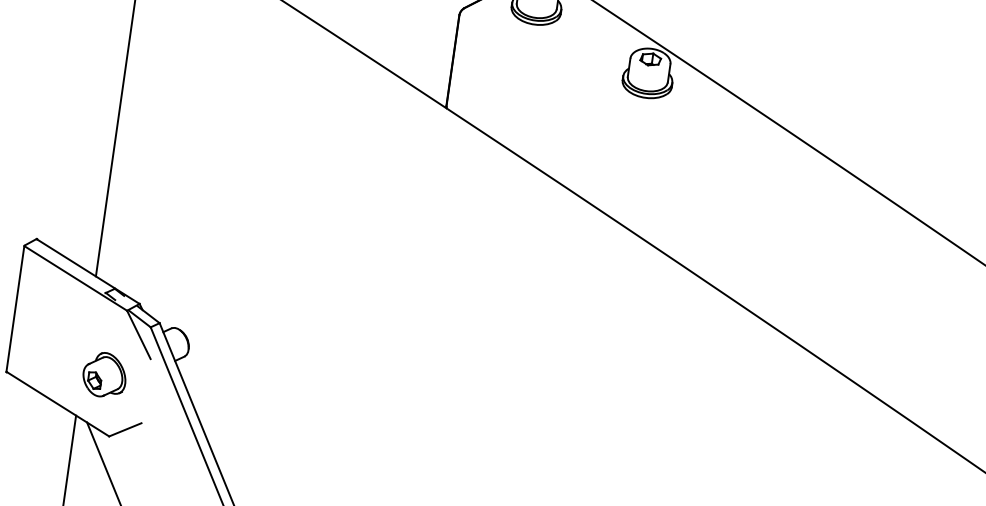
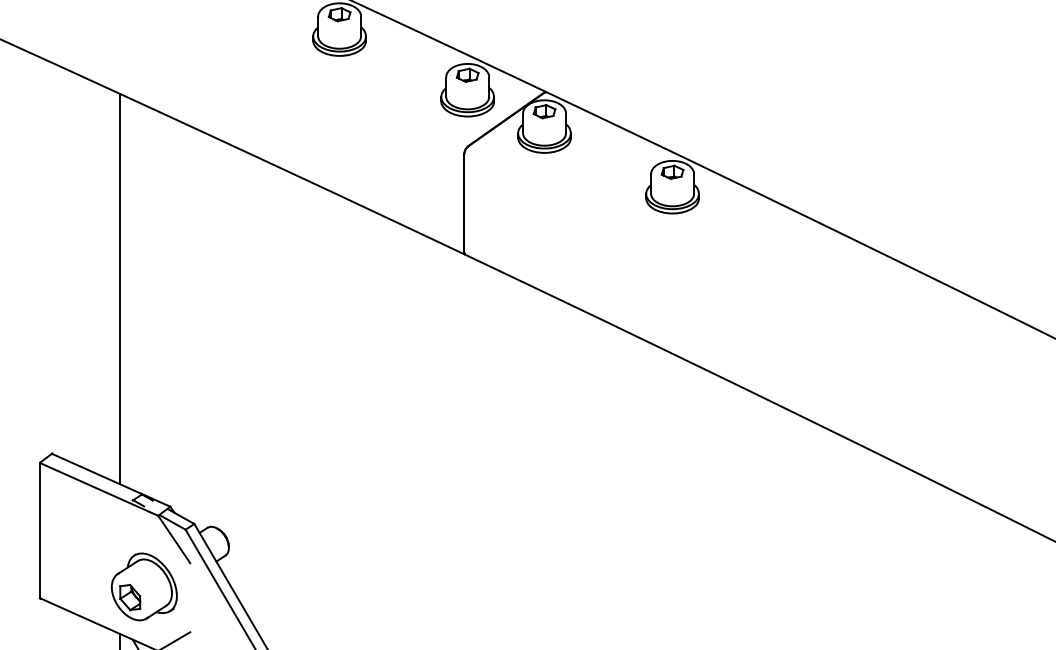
part: (105, 374) -> (144, 586), size x1.43

